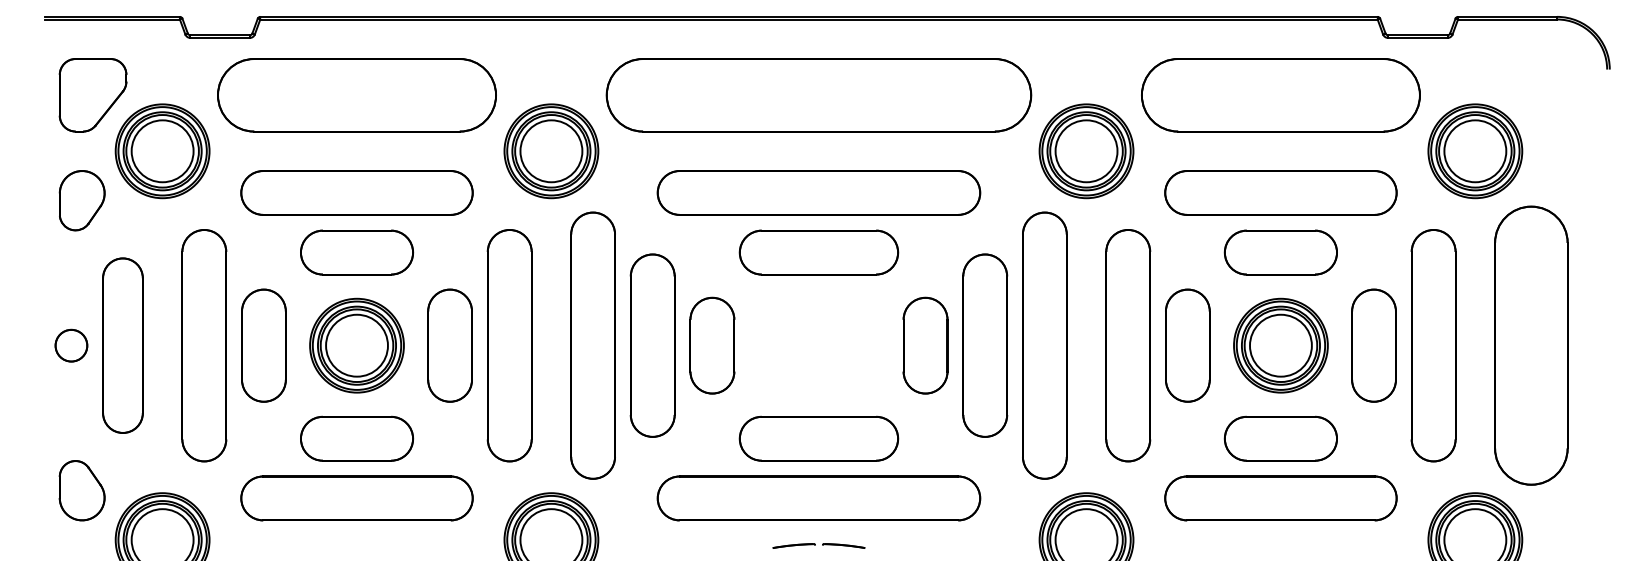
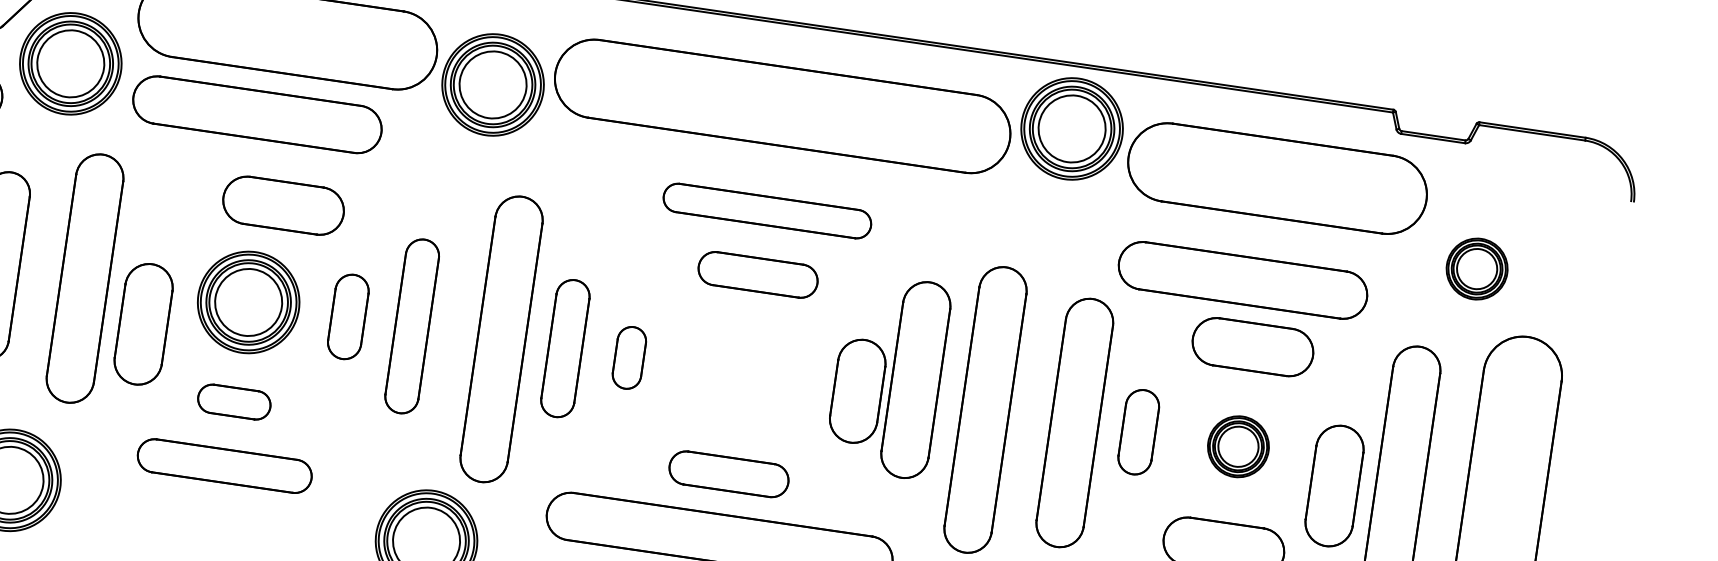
part: (551, 151) -> (493, 85), moved
part: (1086, 151) -> (1072, 129), moved
part: (1475, 151) -> (1477, 269), size x0.6
part: (356, 192) -> (256, 114), moved
part: (818, 192) -> (766, 210), size x0.6
part: (1280, 192) -> (1242, 279), moved
part: (357, 252) -> (284, 205), moved
part: (818, 252) -> (757, 274), size x0.7
part: (263, 345) -> (143, 324), moved
part: (449, 345) -> (347, 316), size x0.7
part: (509, 345) -> (412, 326), size x0.7
part: (652, 345) -> (565, 348), size x0.7
part: (712, 345) -> (629, 357), size x0.6
part: (985, 345) -> (916, 379), moved
part: (1187, 345) -> (1138, 432), size x0.7
part: (1280, 345) -> (1237, 446), size x0.6
part: (1373, 345) -> (1334, 485), moved
part: (357, 438) -> (234, 401), size x0.6
part: (818, 438) -> (728, 474), size x0.7
part: (356, 498) -> (224, 466), size x0.7

